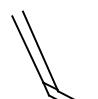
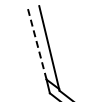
line: (28, 49) -> (37, 44), solid -> dashed

